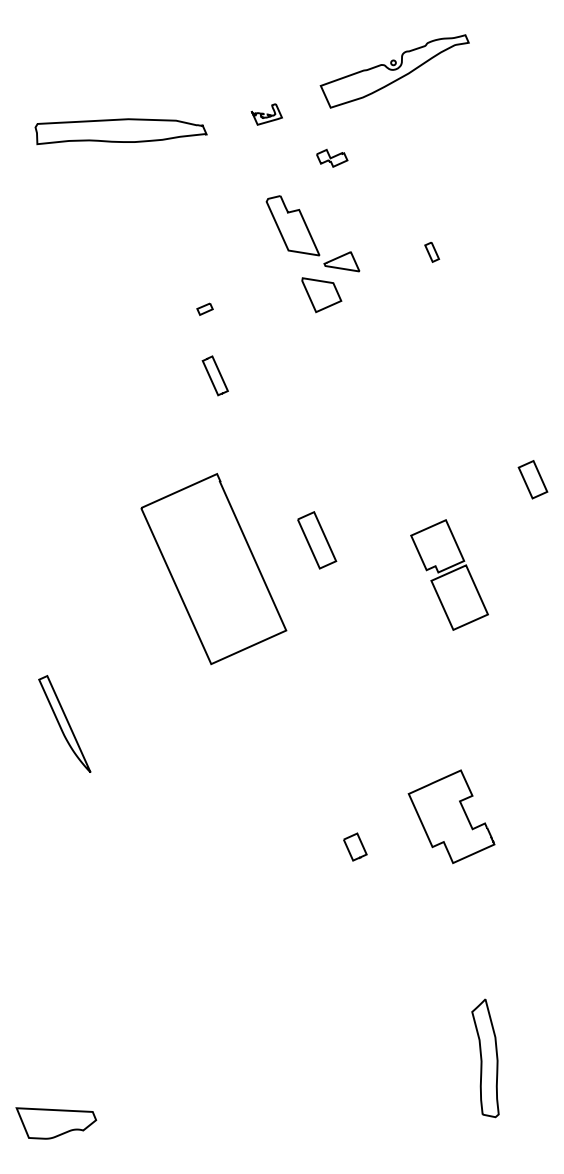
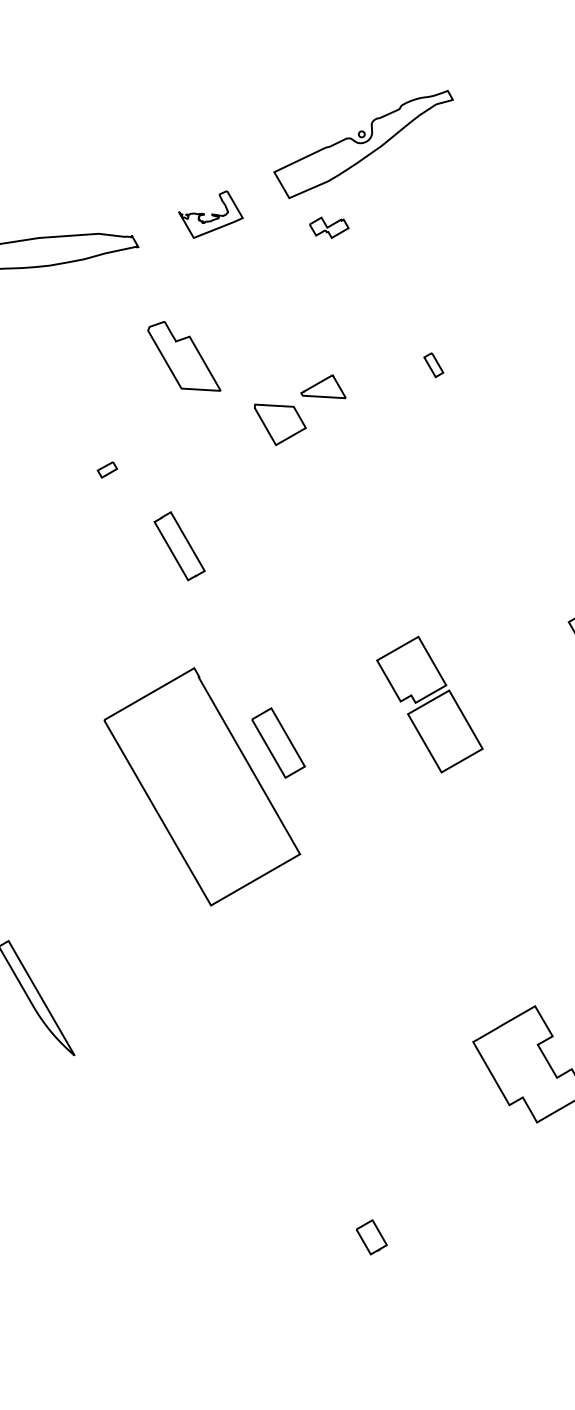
part: (266, 114) -> (210, 214), size x1.67
part: (332, 158) -> (329, 227), moved
part: (292, 225) -> (183, 356), moved
part: (321, 295) -> (280, 423), moved
part: (204, 308) -> (106, 469), moved
part: (215, 375) -> (179, 545), size x1.43
part: (317, 540) -> (279, 743), moved
part: (449, 574) -> (429, 703), moved
part: (355, 846) -> (371, 1236), moved

